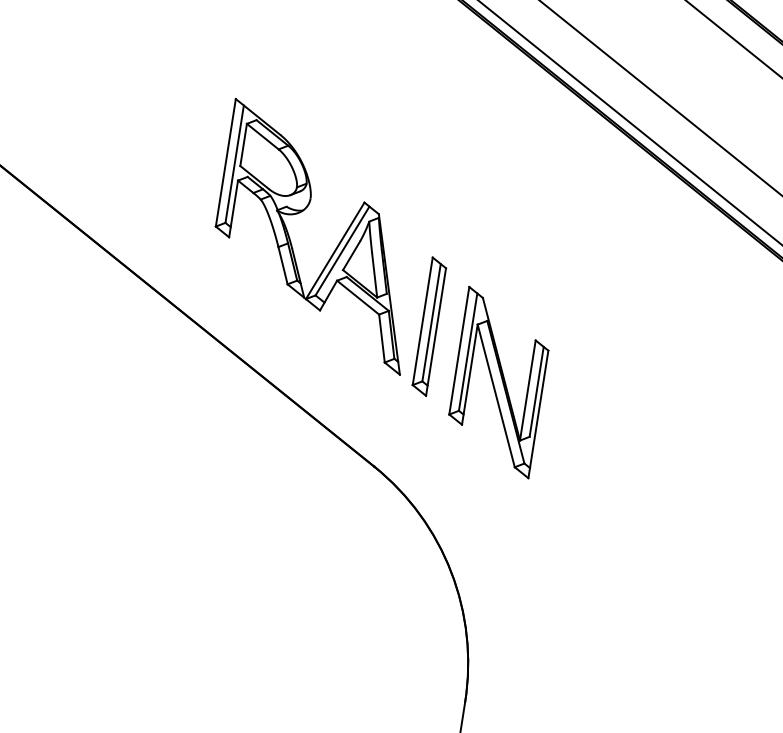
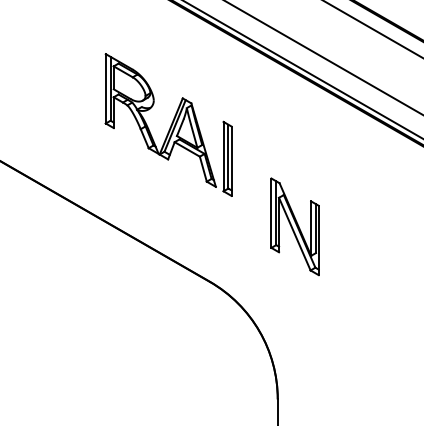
part: (330, 246) -> (168, 124), moved
part: (497, 381) -> (294, 226), moved

